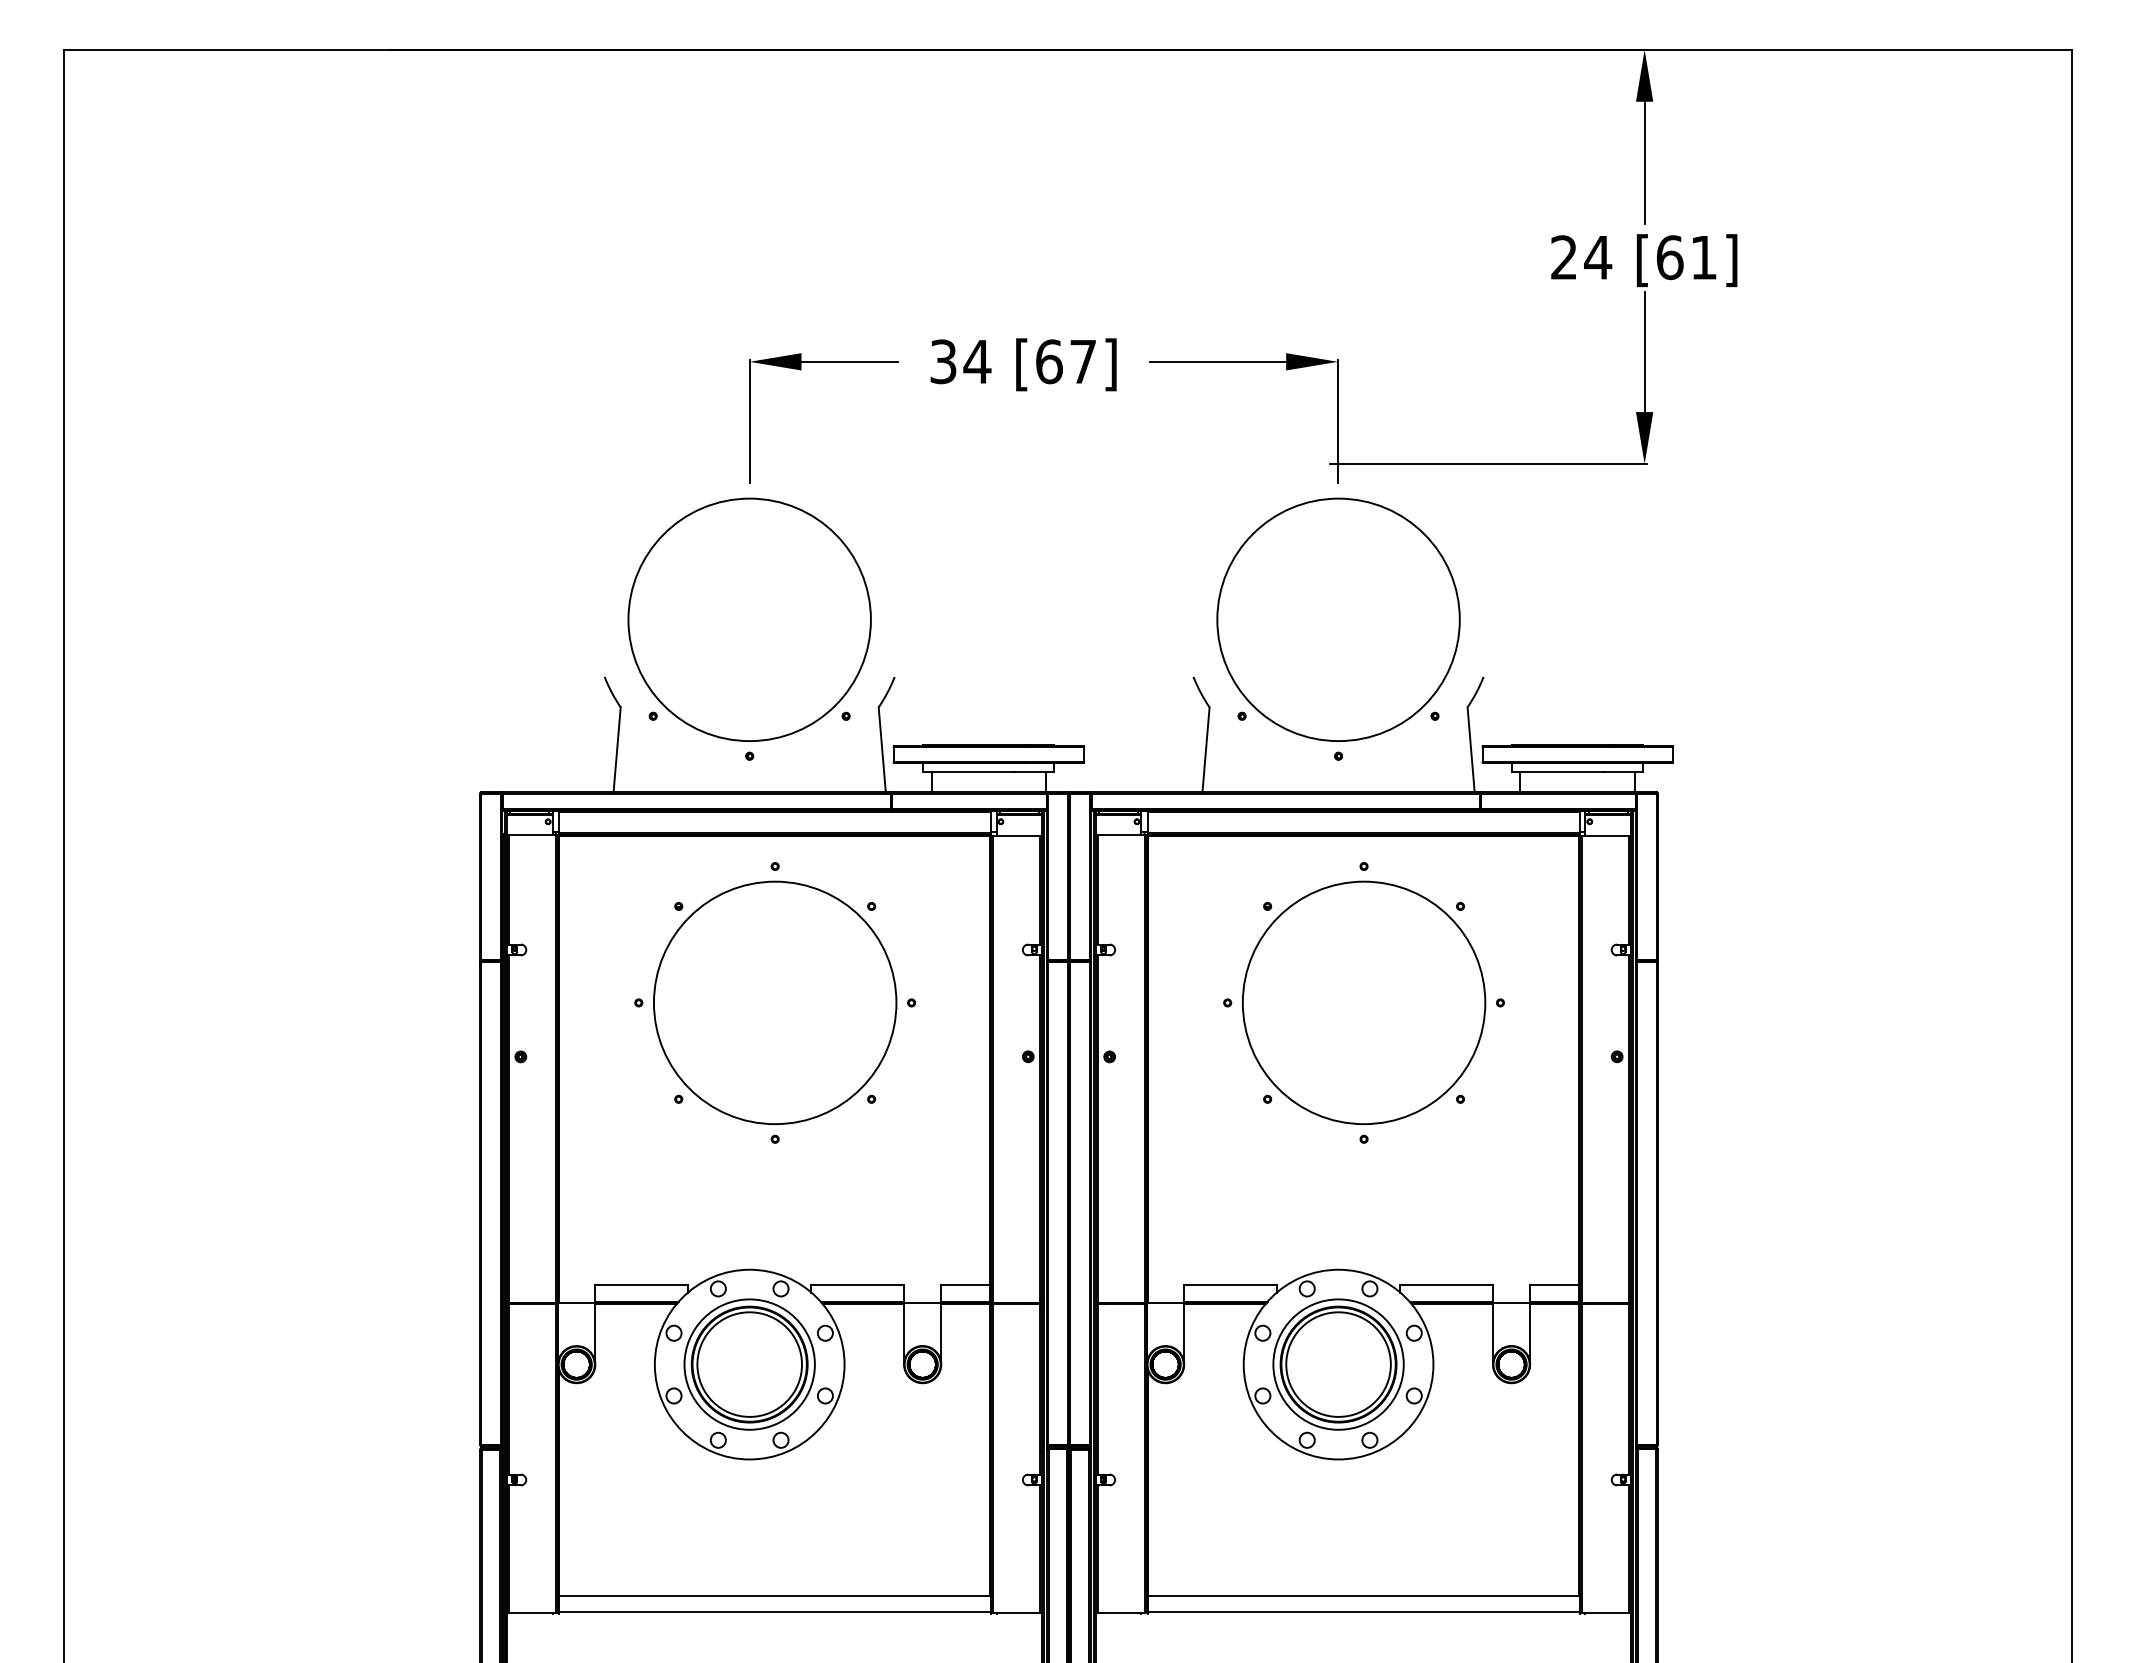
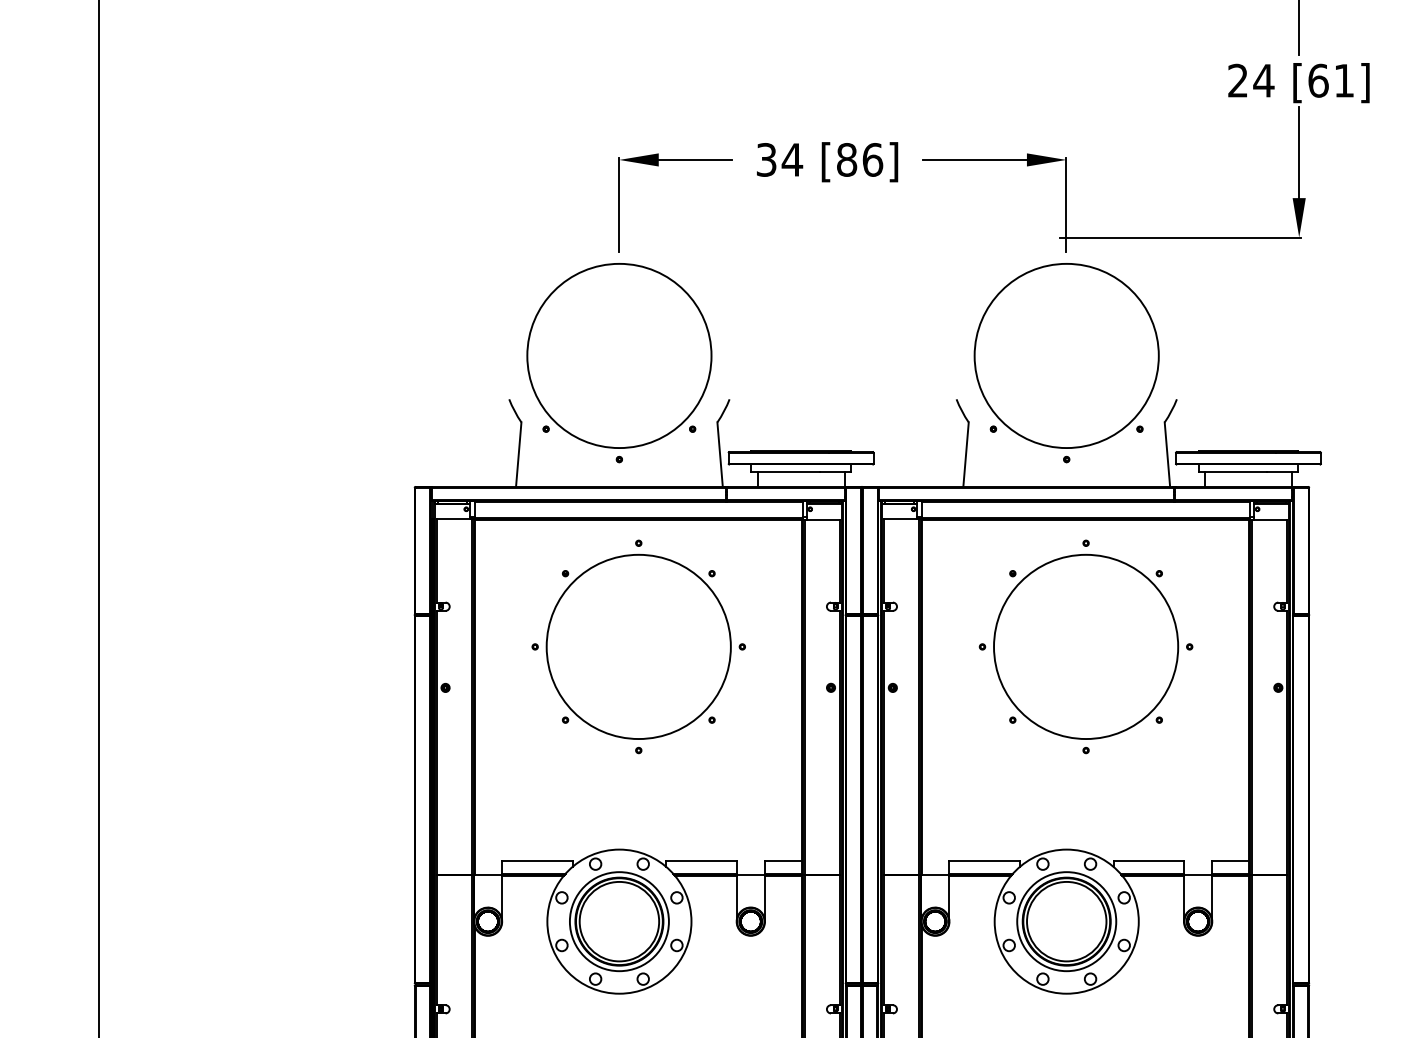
text: (1066, 361) -> (860, 159), [67] -> [86]

